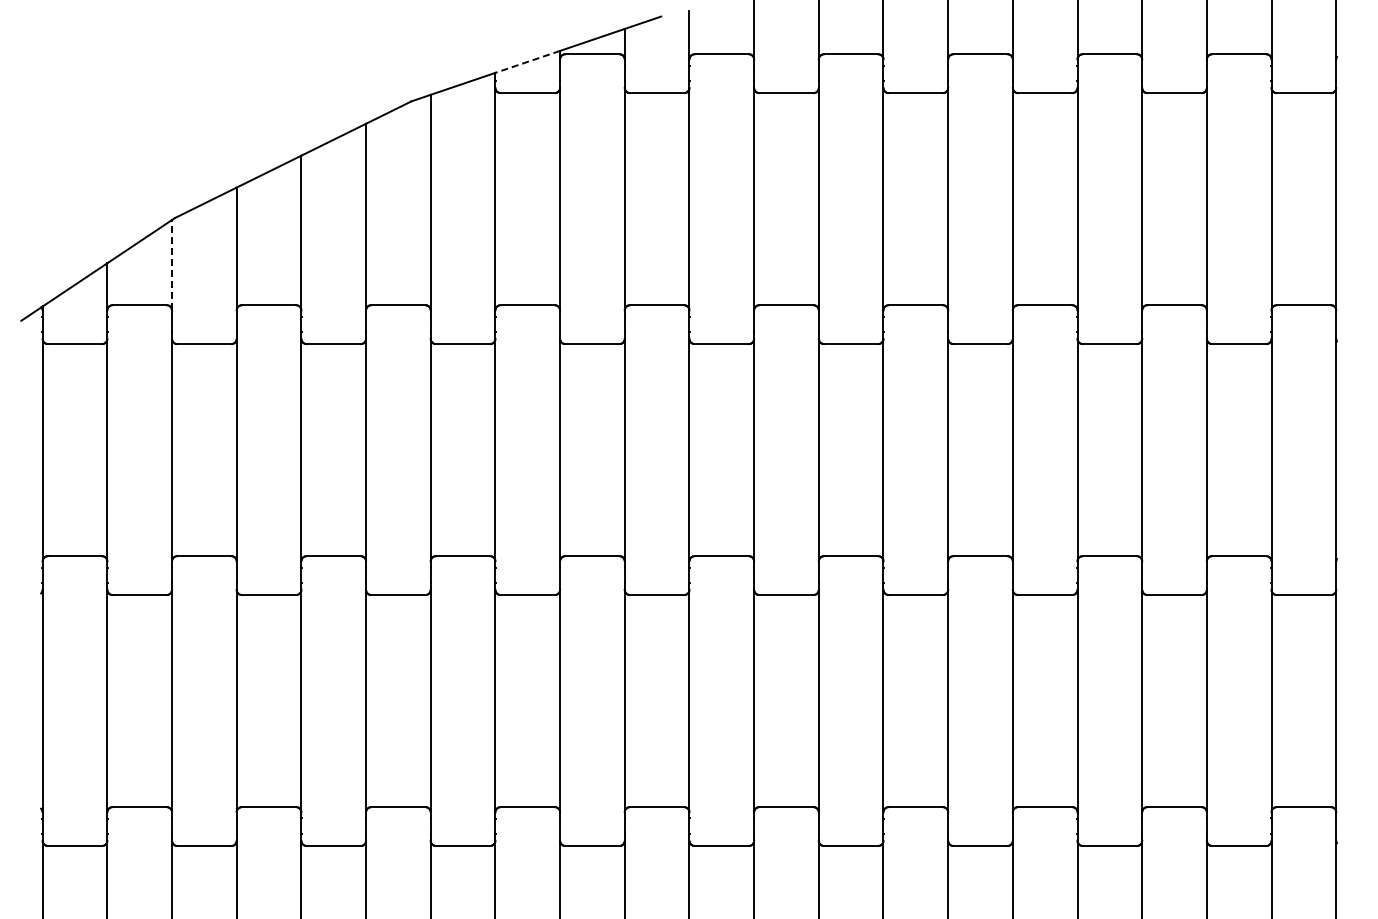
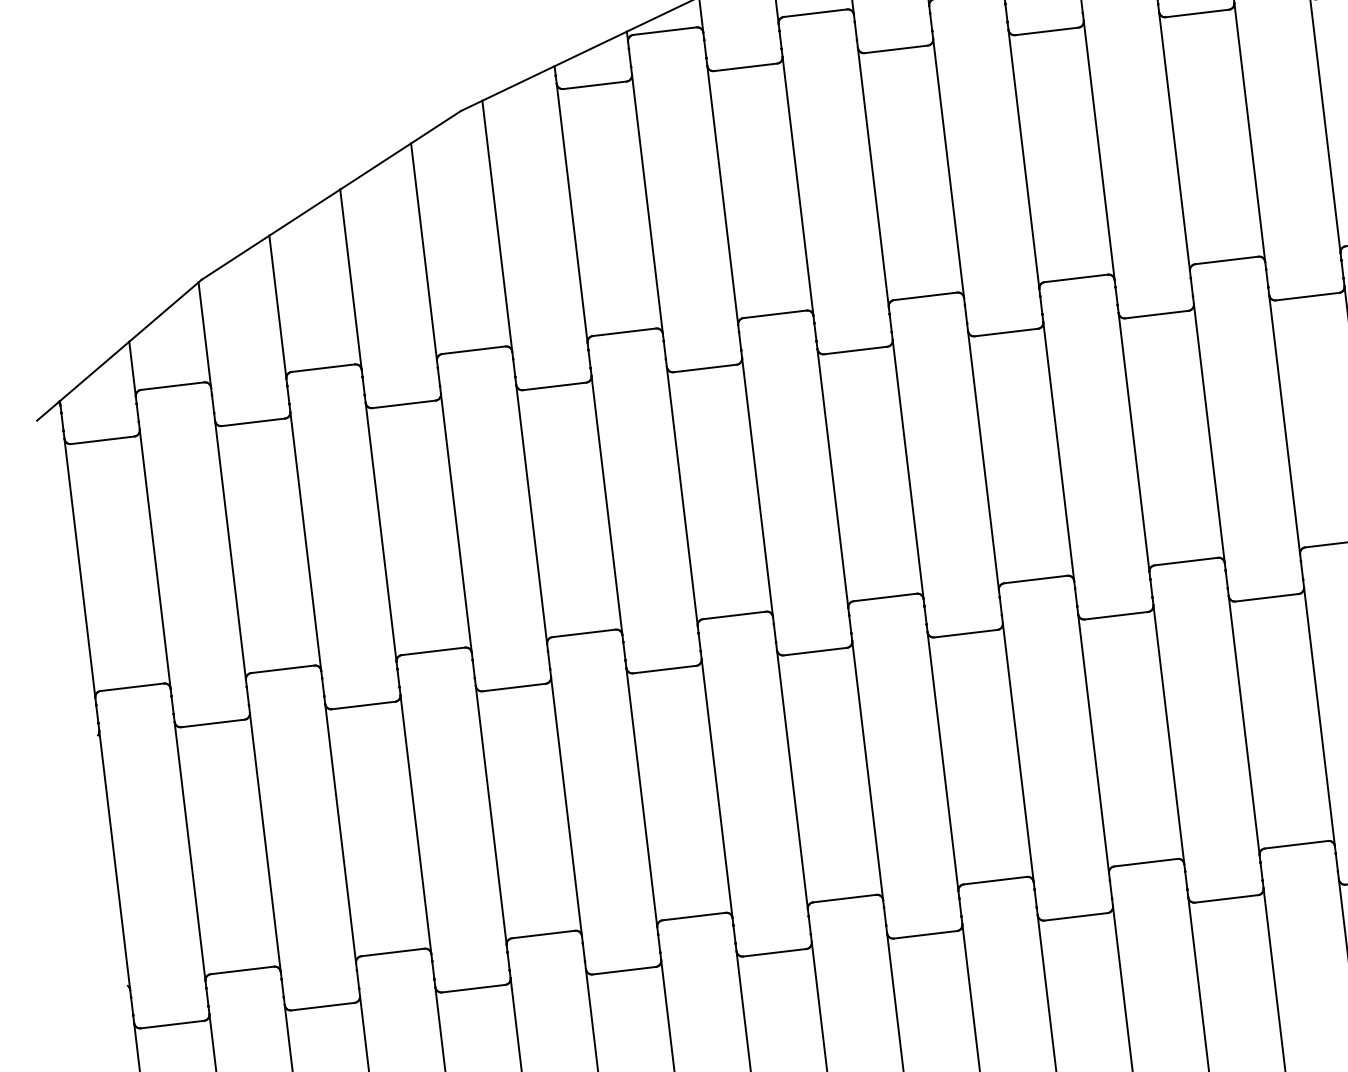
line: (527, 62) -> (590, 49), dashed -> solid
line: (172, 264) -> (205, 334), dashed -> solid

